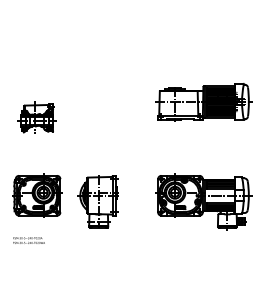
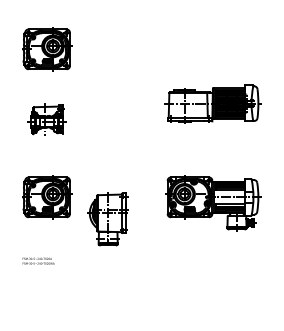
part: (37, 47) -> (47, 49), added
part: (97, 201) -> (107, 219), moved
text: (28, 239) -> (38, 260), moved

